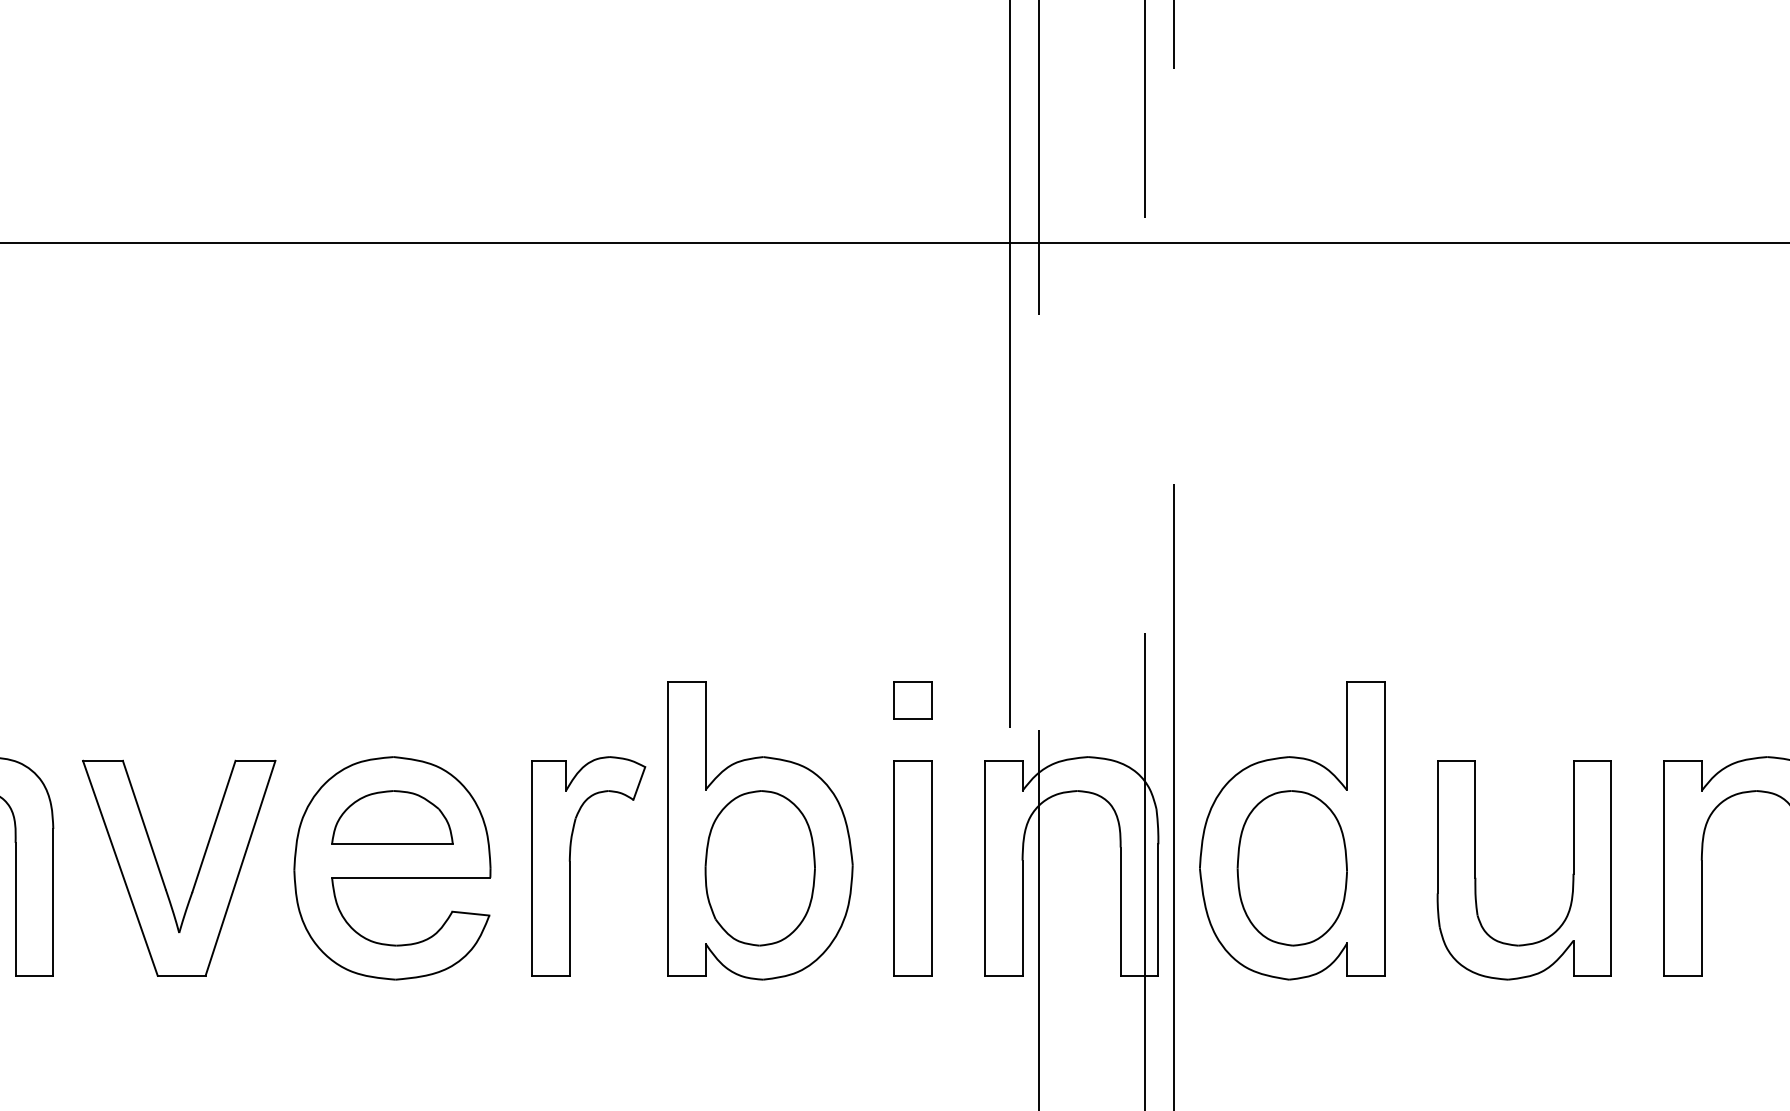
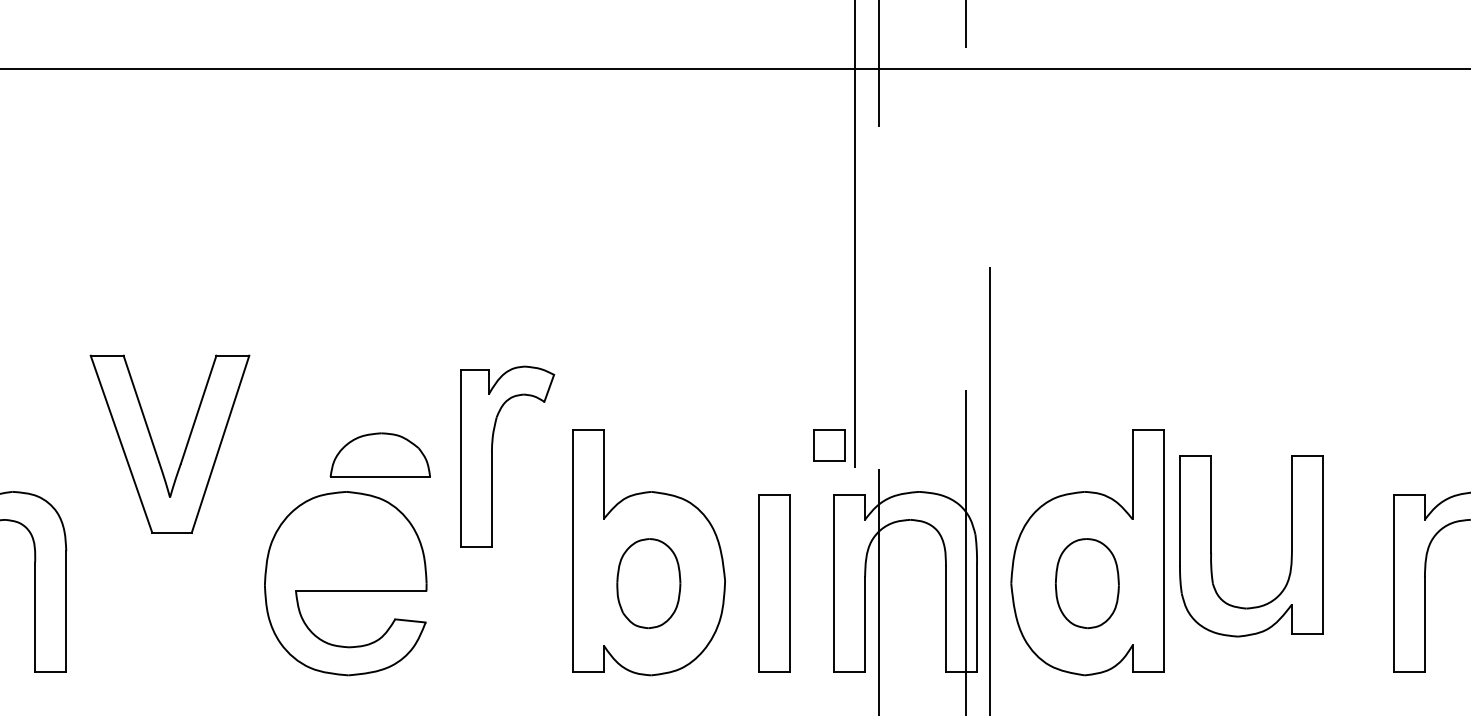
part: (912, 700) -> (828, 445), moved
part: (392, 817) -> (380, 455), moved
part: (570, 866) -> (492, 456), moved
part: (759, 868) -> (648, 583), size x0.7
part: (1291, 868) -> (1086, 583), size x0.7
part: (161, 872) -> (155, 447), moved
part: (1476, 878) -> (1212, 553), moved

